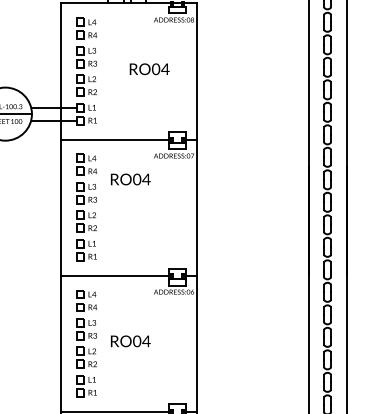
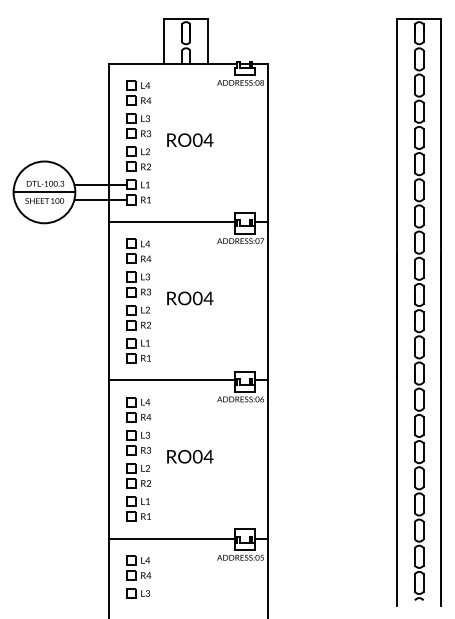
text: (149, 68) -> (190, 139), moved
text: (130, 179) -> (190, 298), moved

